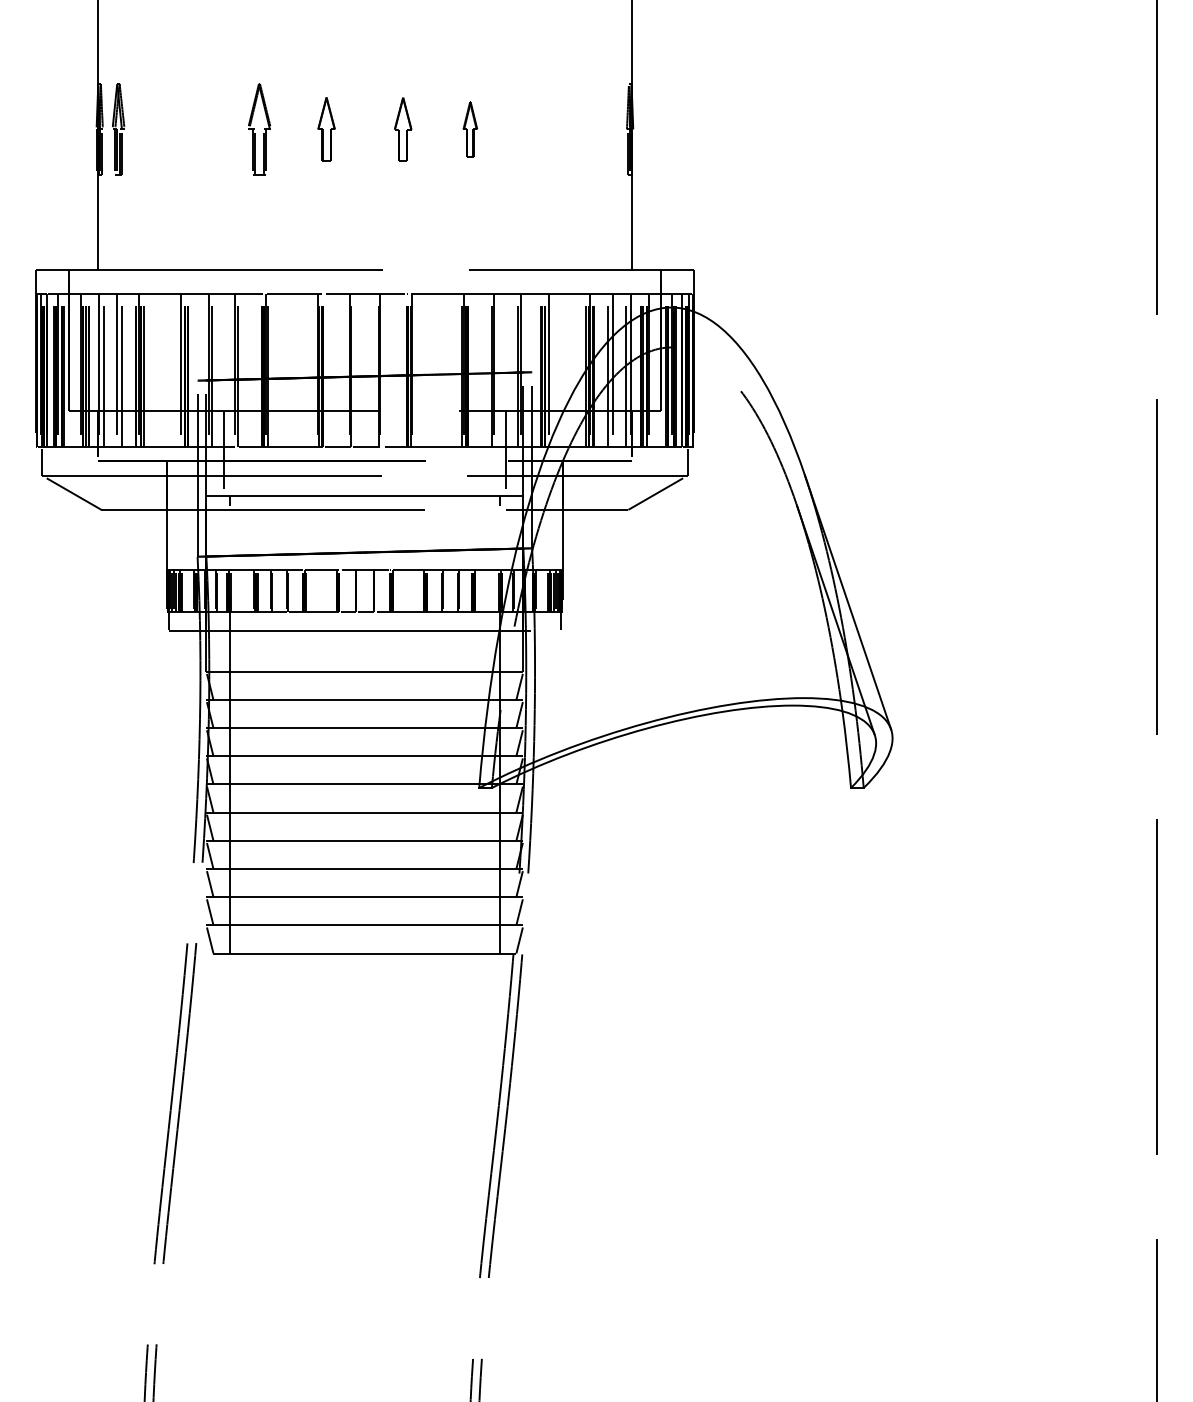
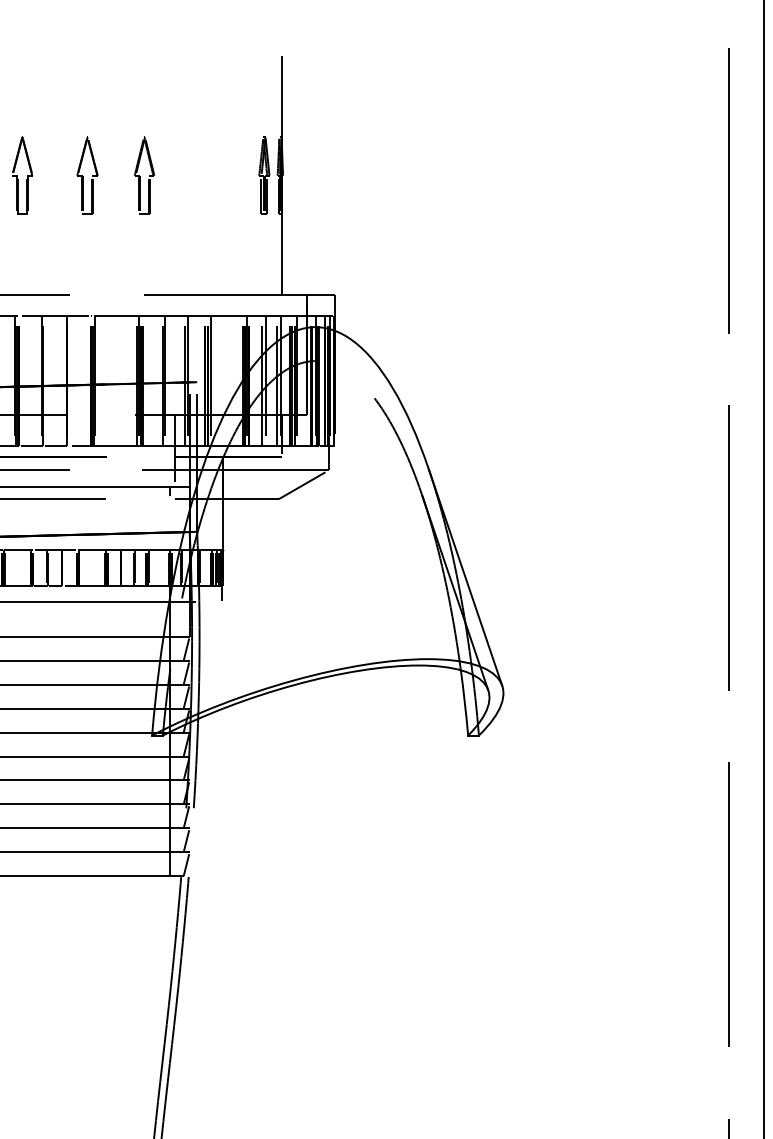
part: (326, 129) -> (22, 175), size x1.43
part: (402, 129) -> (86, 175), size x1.43
part: (470, 129) -> (144, 175), size x1.67
part: (611, 129) -> (264, 175), added

